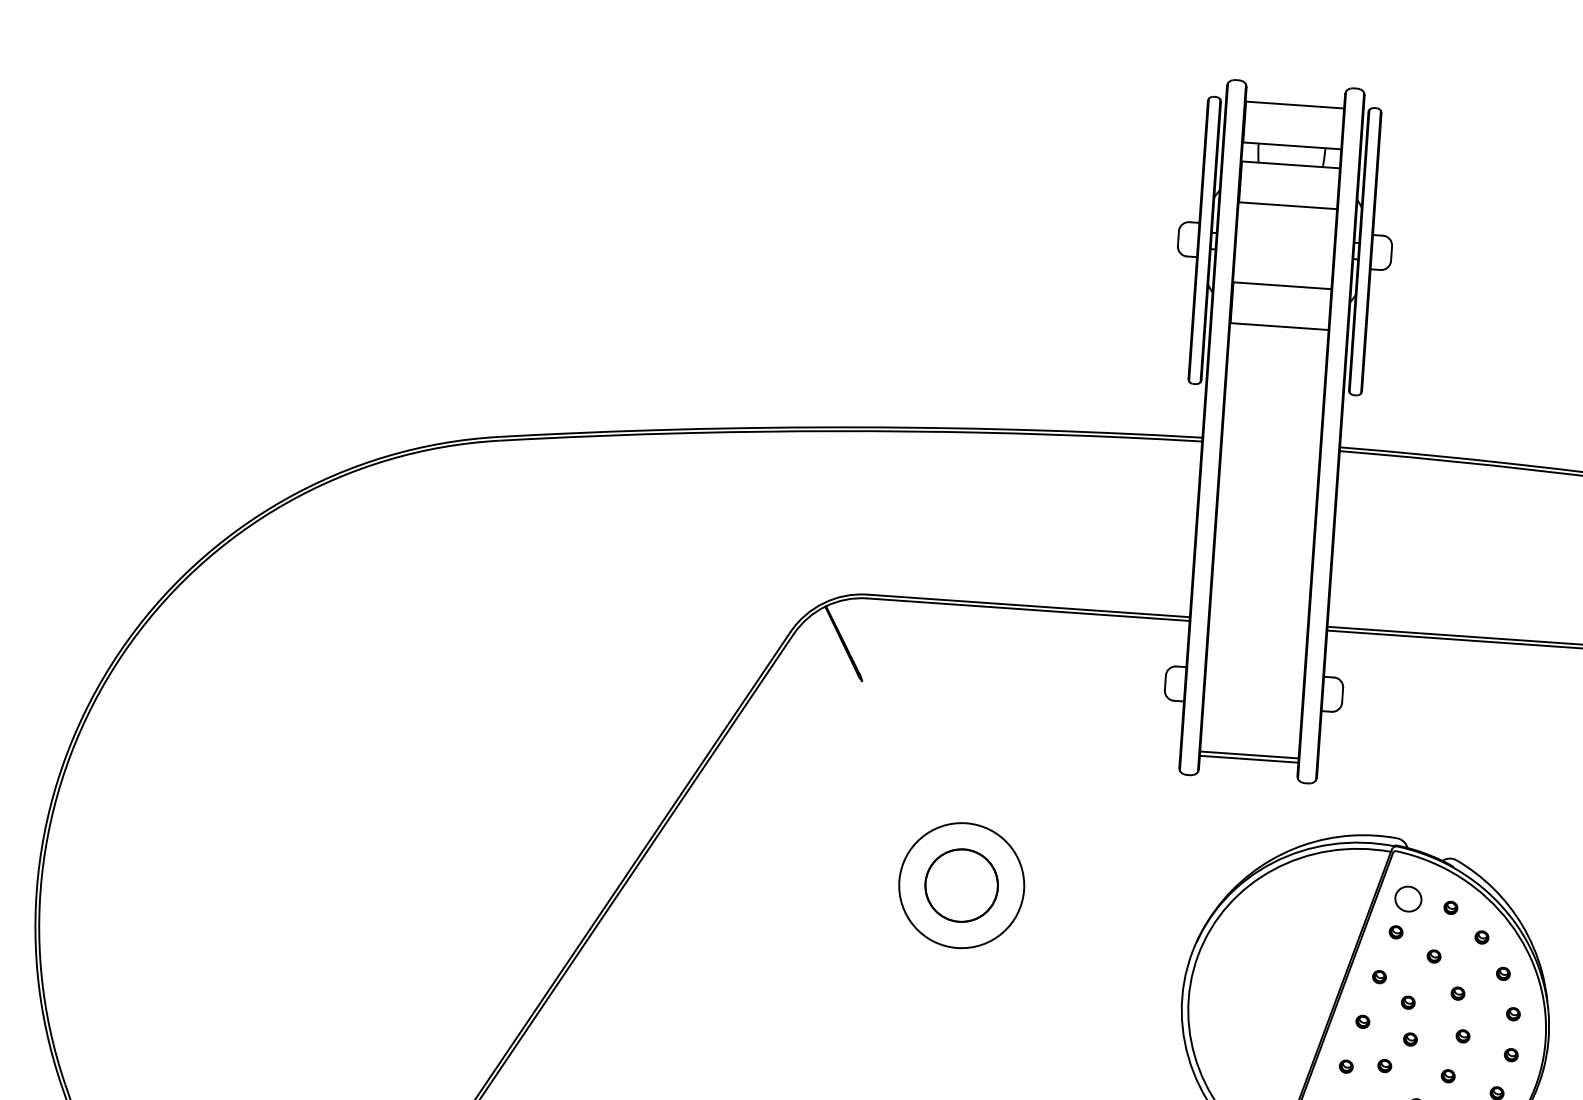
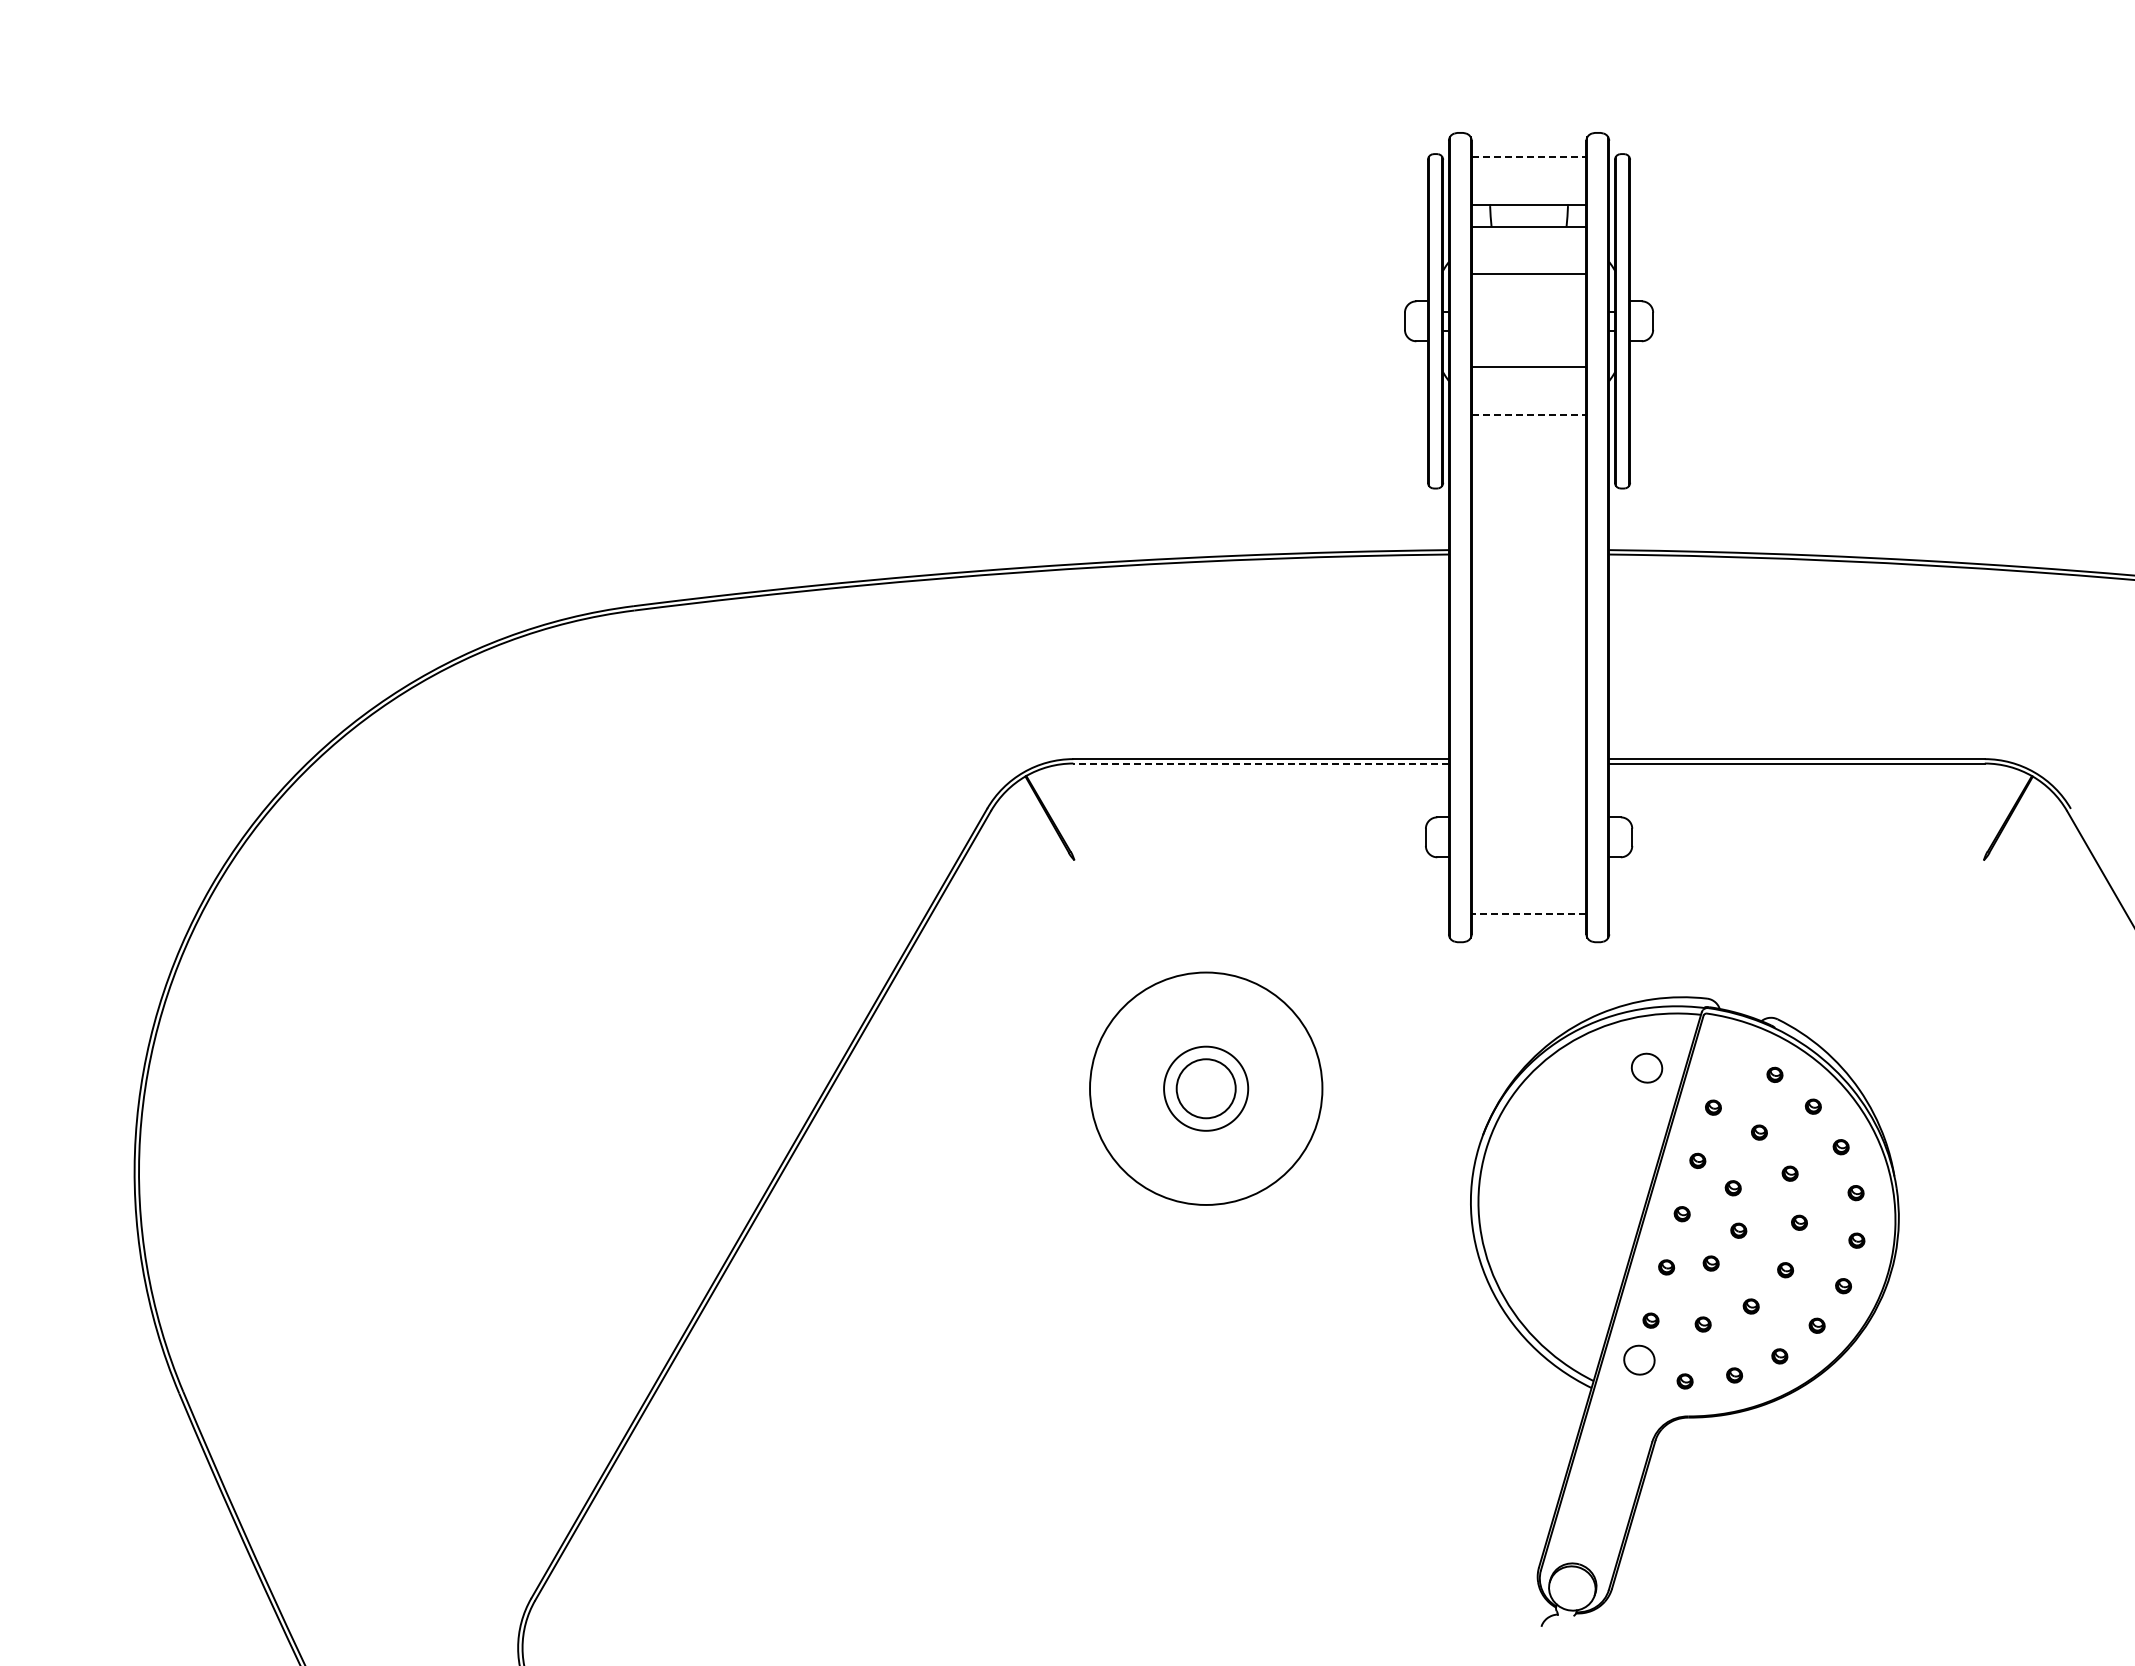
line: (1295, 105) -> (1529, 157), solid -> dashed
line: (1279, 326) -> (1529, 415), solid -> dashed
line: (1028, 609) -> (1261, 763), solid -> dashed
line: (1248, 754) -> (1528, 913), solid -> dashed
line: (1248, 758) -> (1528, 918), removed
circle: (961, 885) -> (1205, 1088), size x1.6
circle: (961, 885) -> (1206, 1088), size x0.7
part: (1408, 898) -> (1646, 1067), moved

